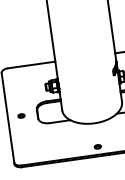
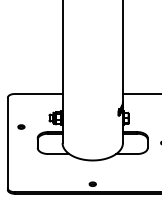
part: (21, 115) -> (21, 126), moved

